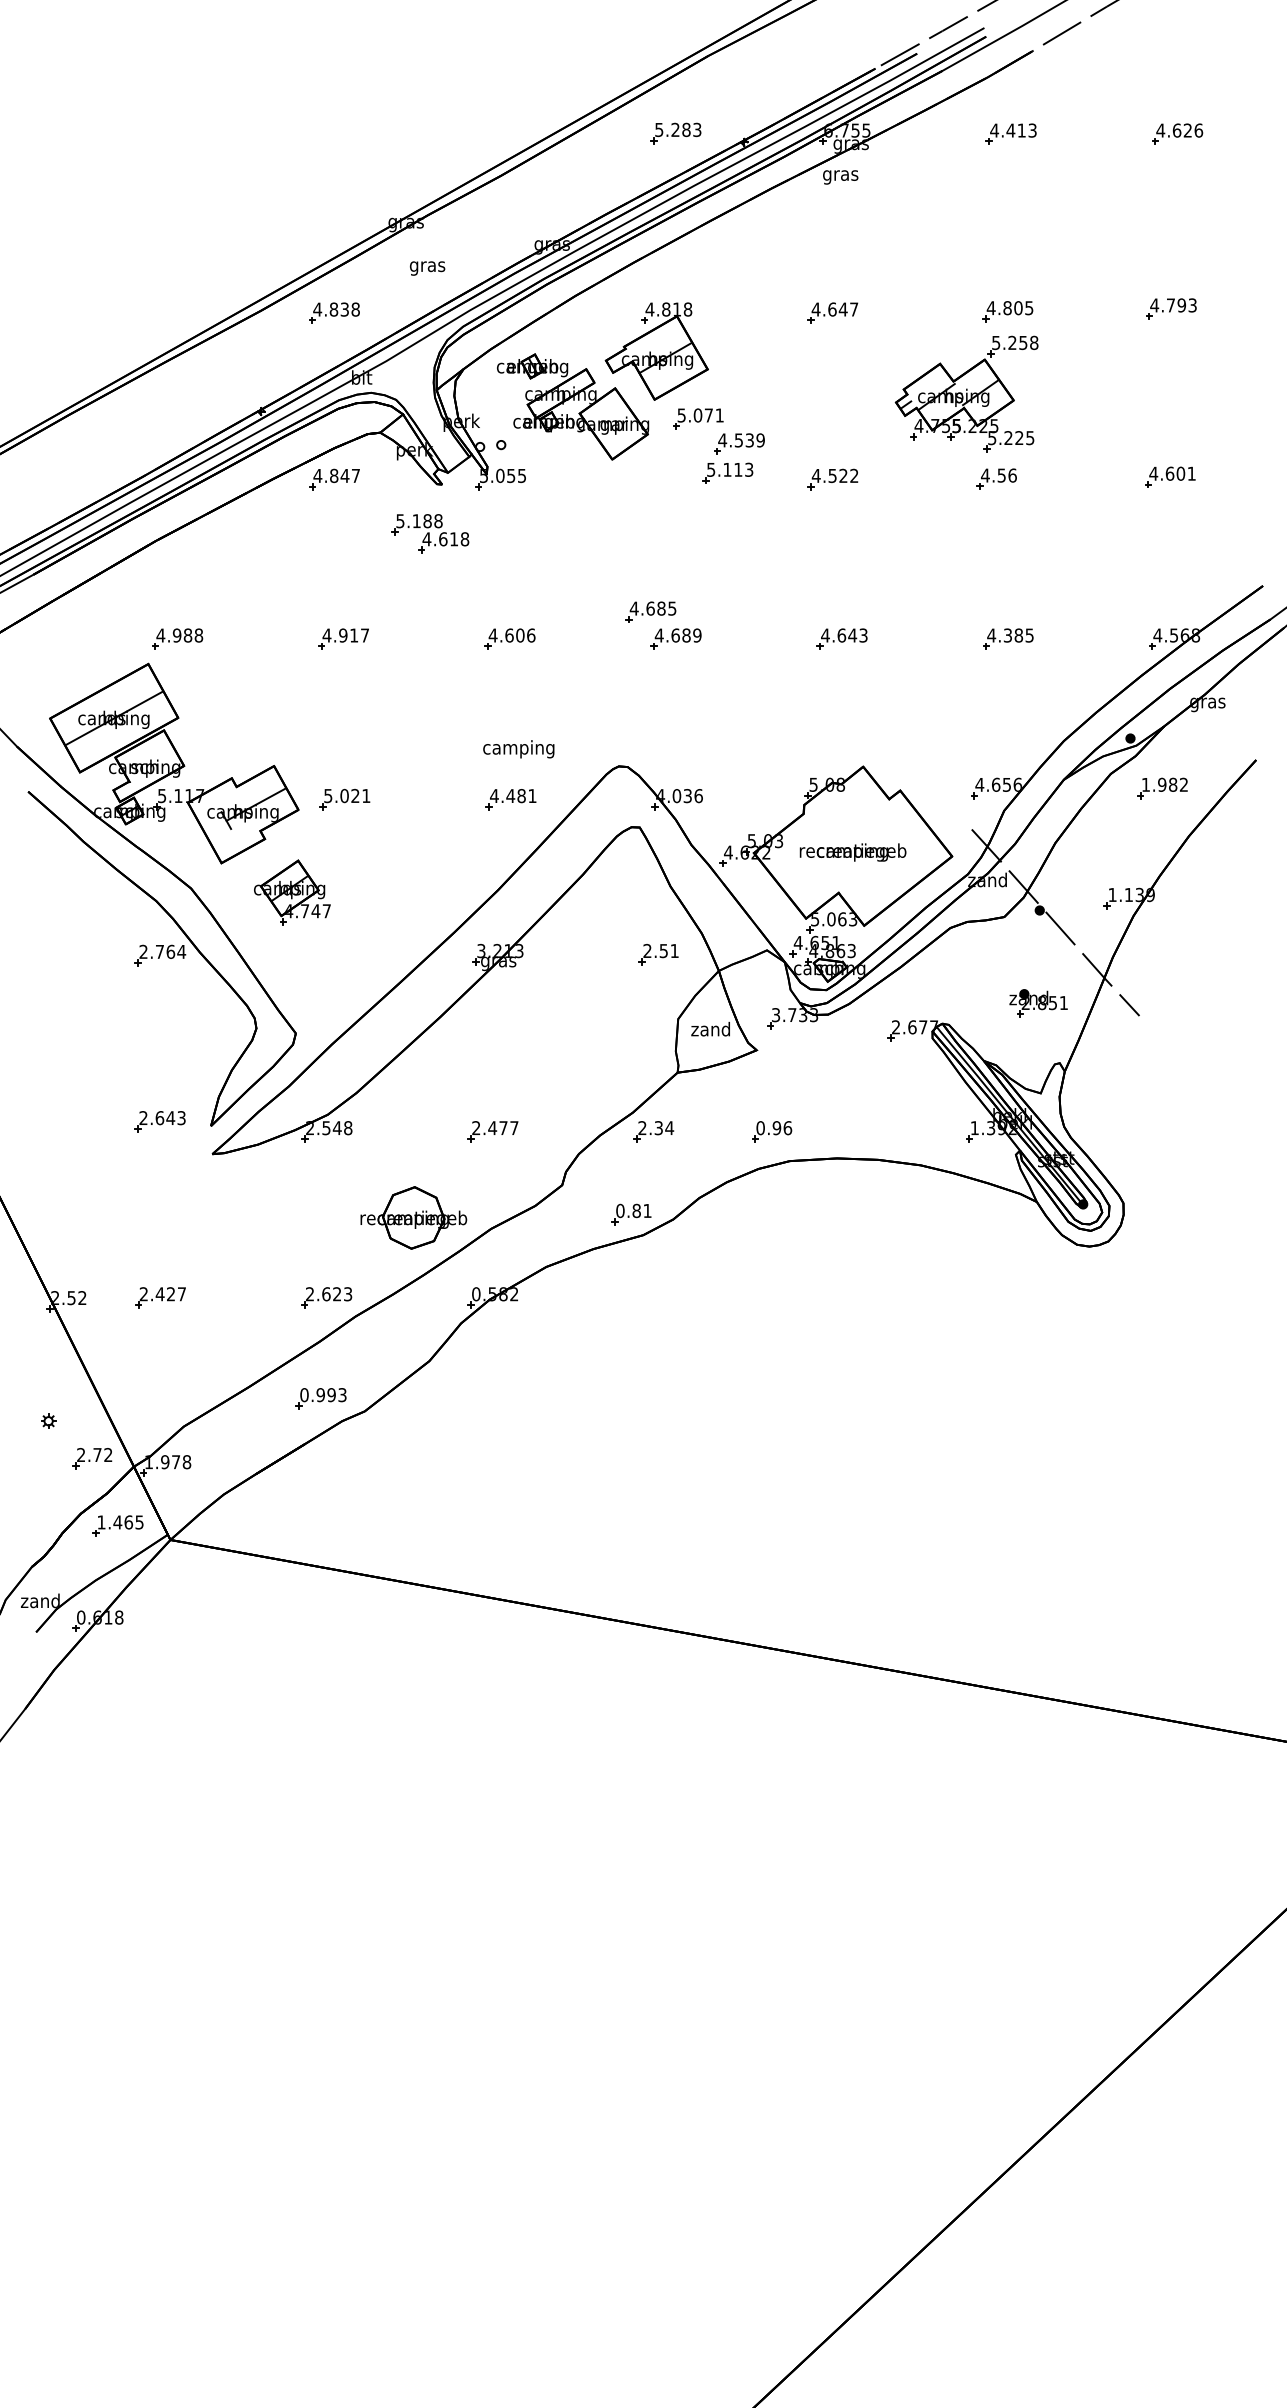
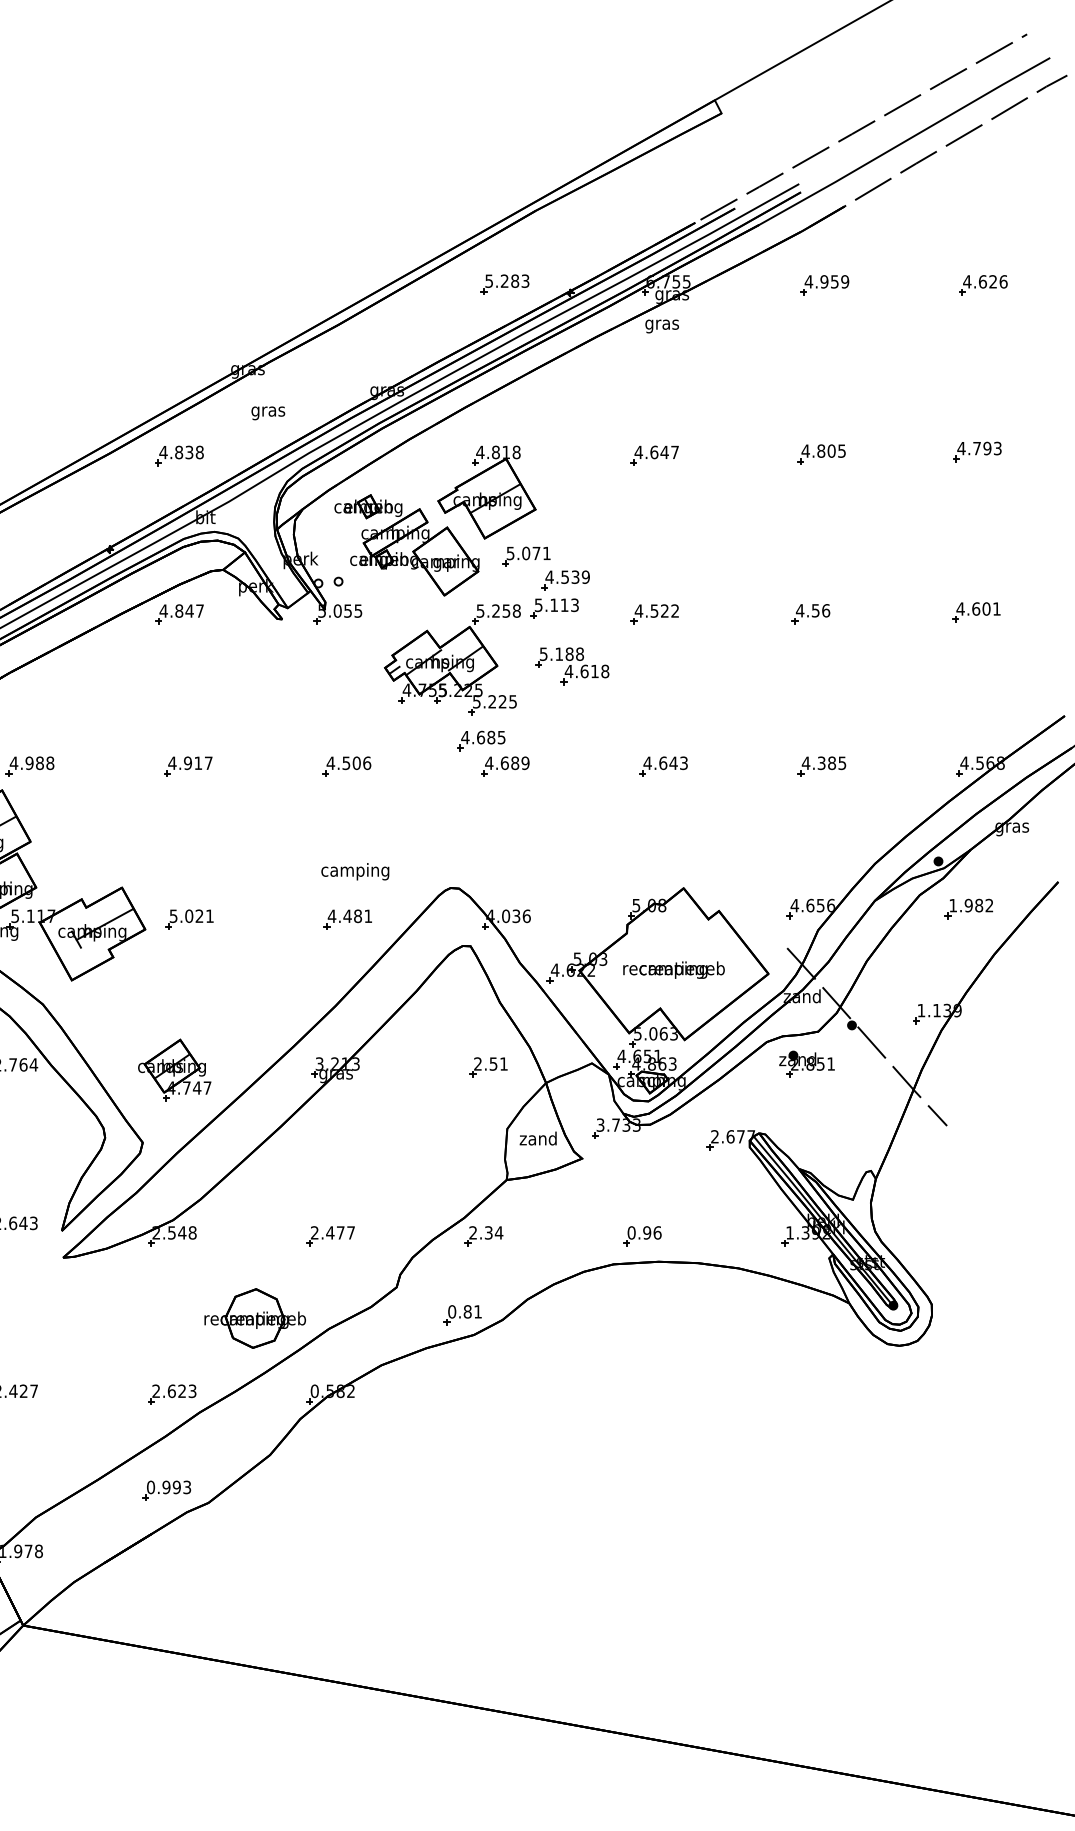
text: (1021, 130) -> (834, 281), 4.413 -> 4.959
part: (966, 393) -> (452, 659), moved
part: (430, 533) -> (572, 665), moved
text: (509, 635) -> (346, 763), 4.606 -> 4.506
part: (292, 892) -> (174, 1070), moved
part: (1038, 1003) -> (806, 1064), moved
part: (772, 1131) -> (642, 1236), moved

